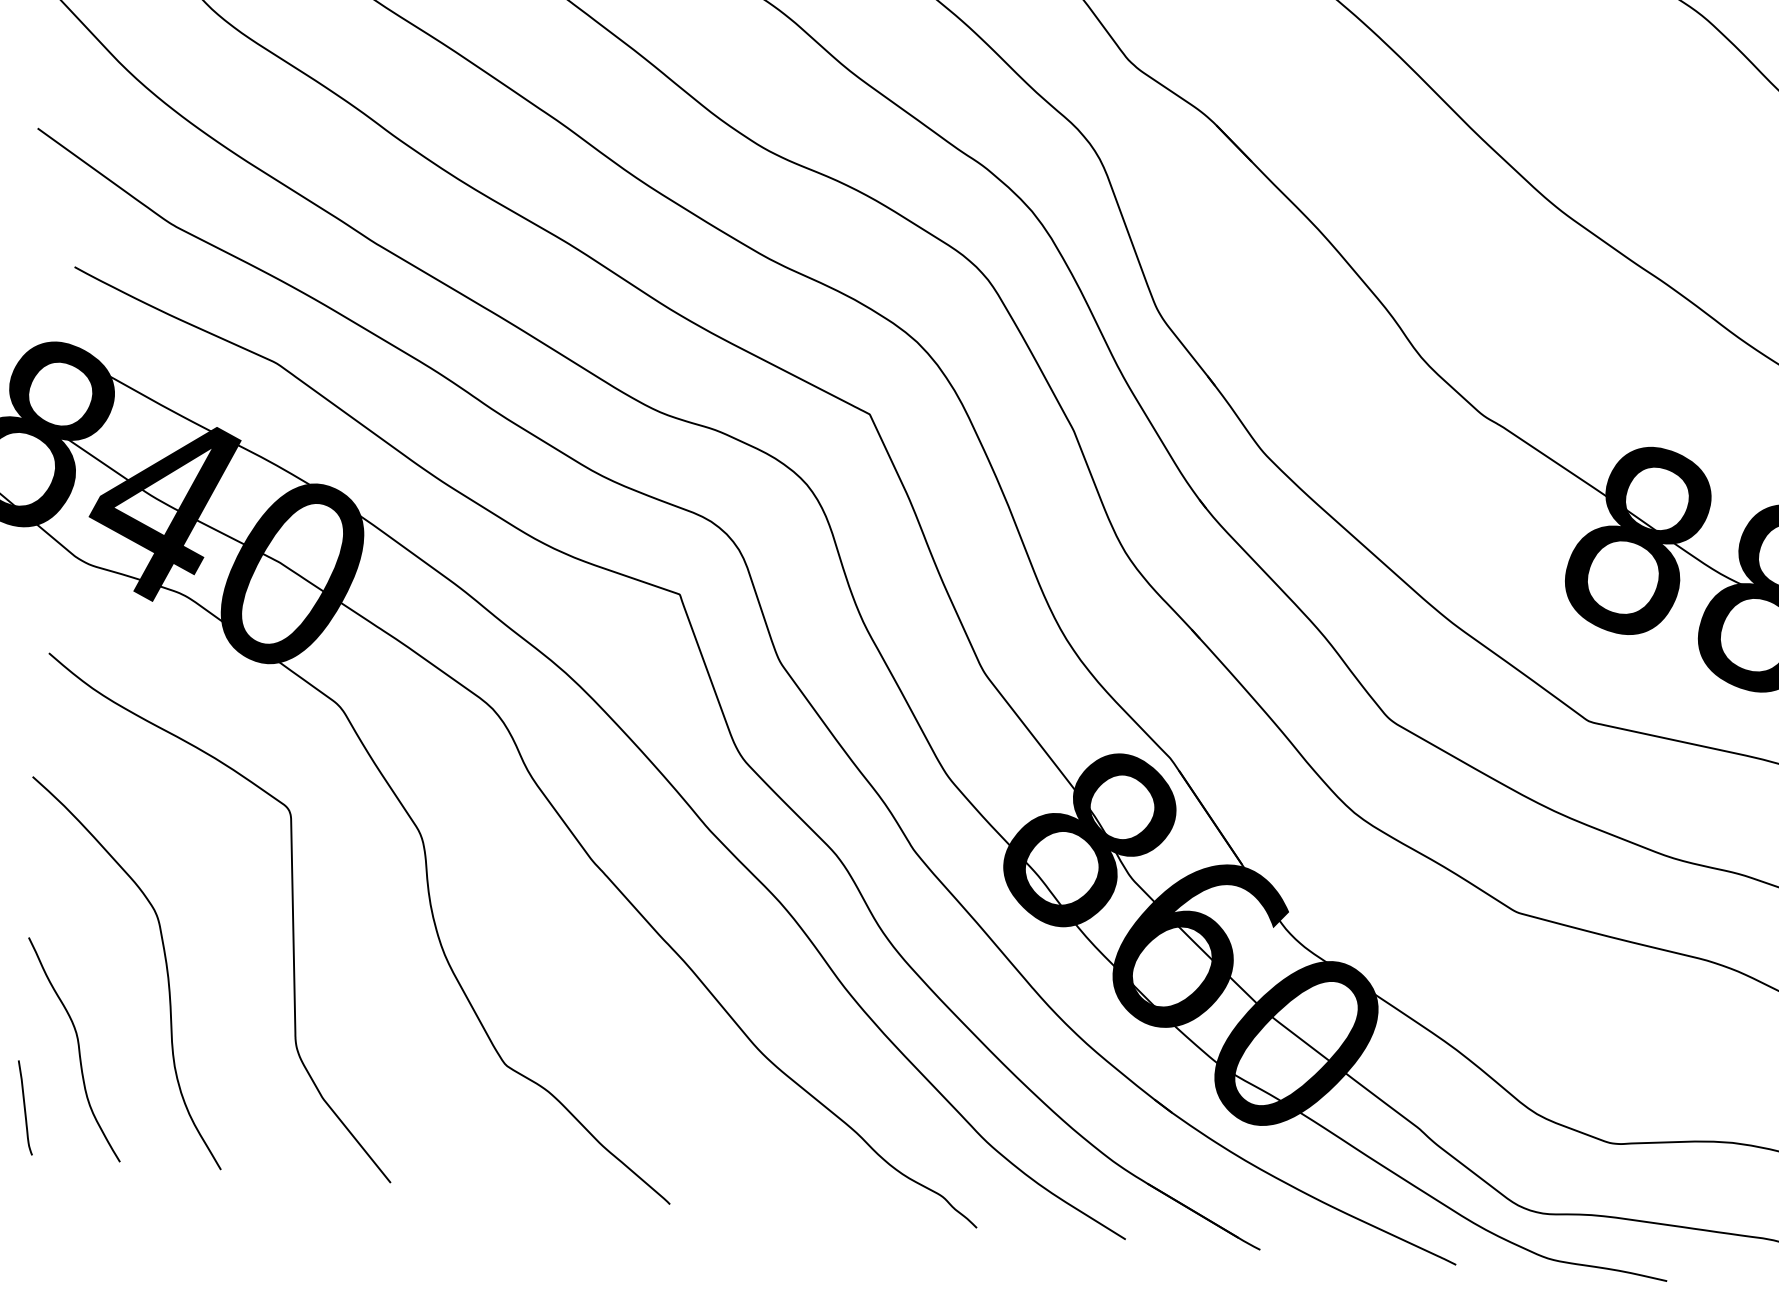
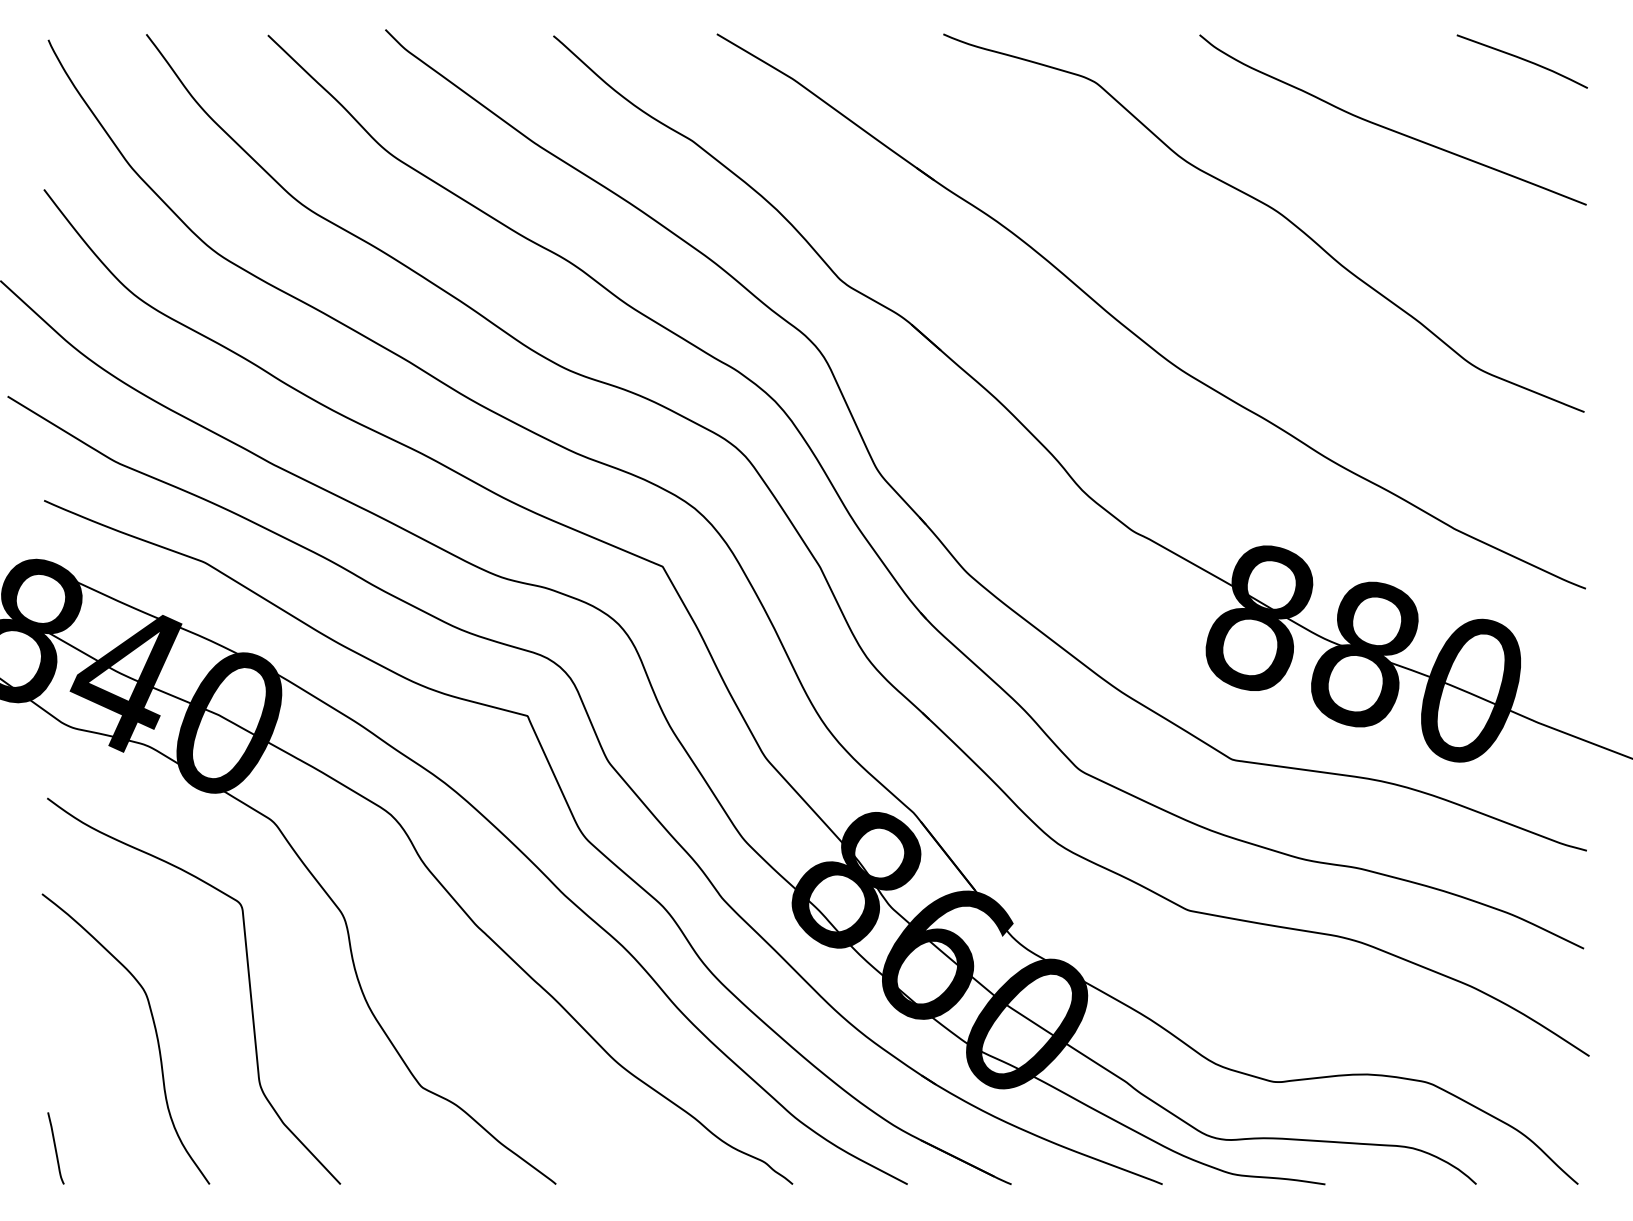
curve: (77, 1048) -> (92, 1099), removed

